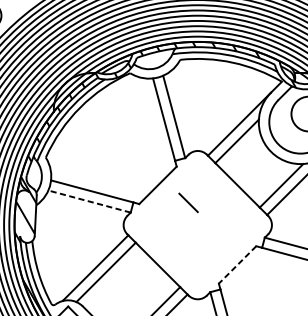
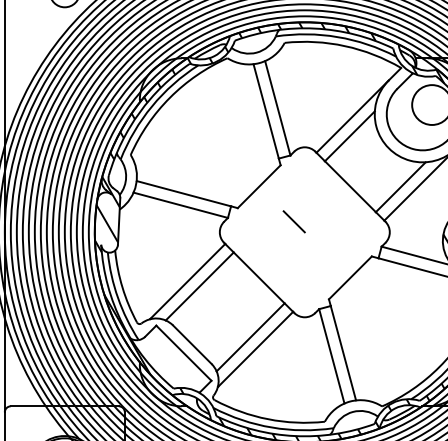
line: (89, 201) -> (180, 205), dashed -> solid
line: (187, 202) -> (293, 221), moved
line: (237, 265) -> (350, 278), dashed -> solid

